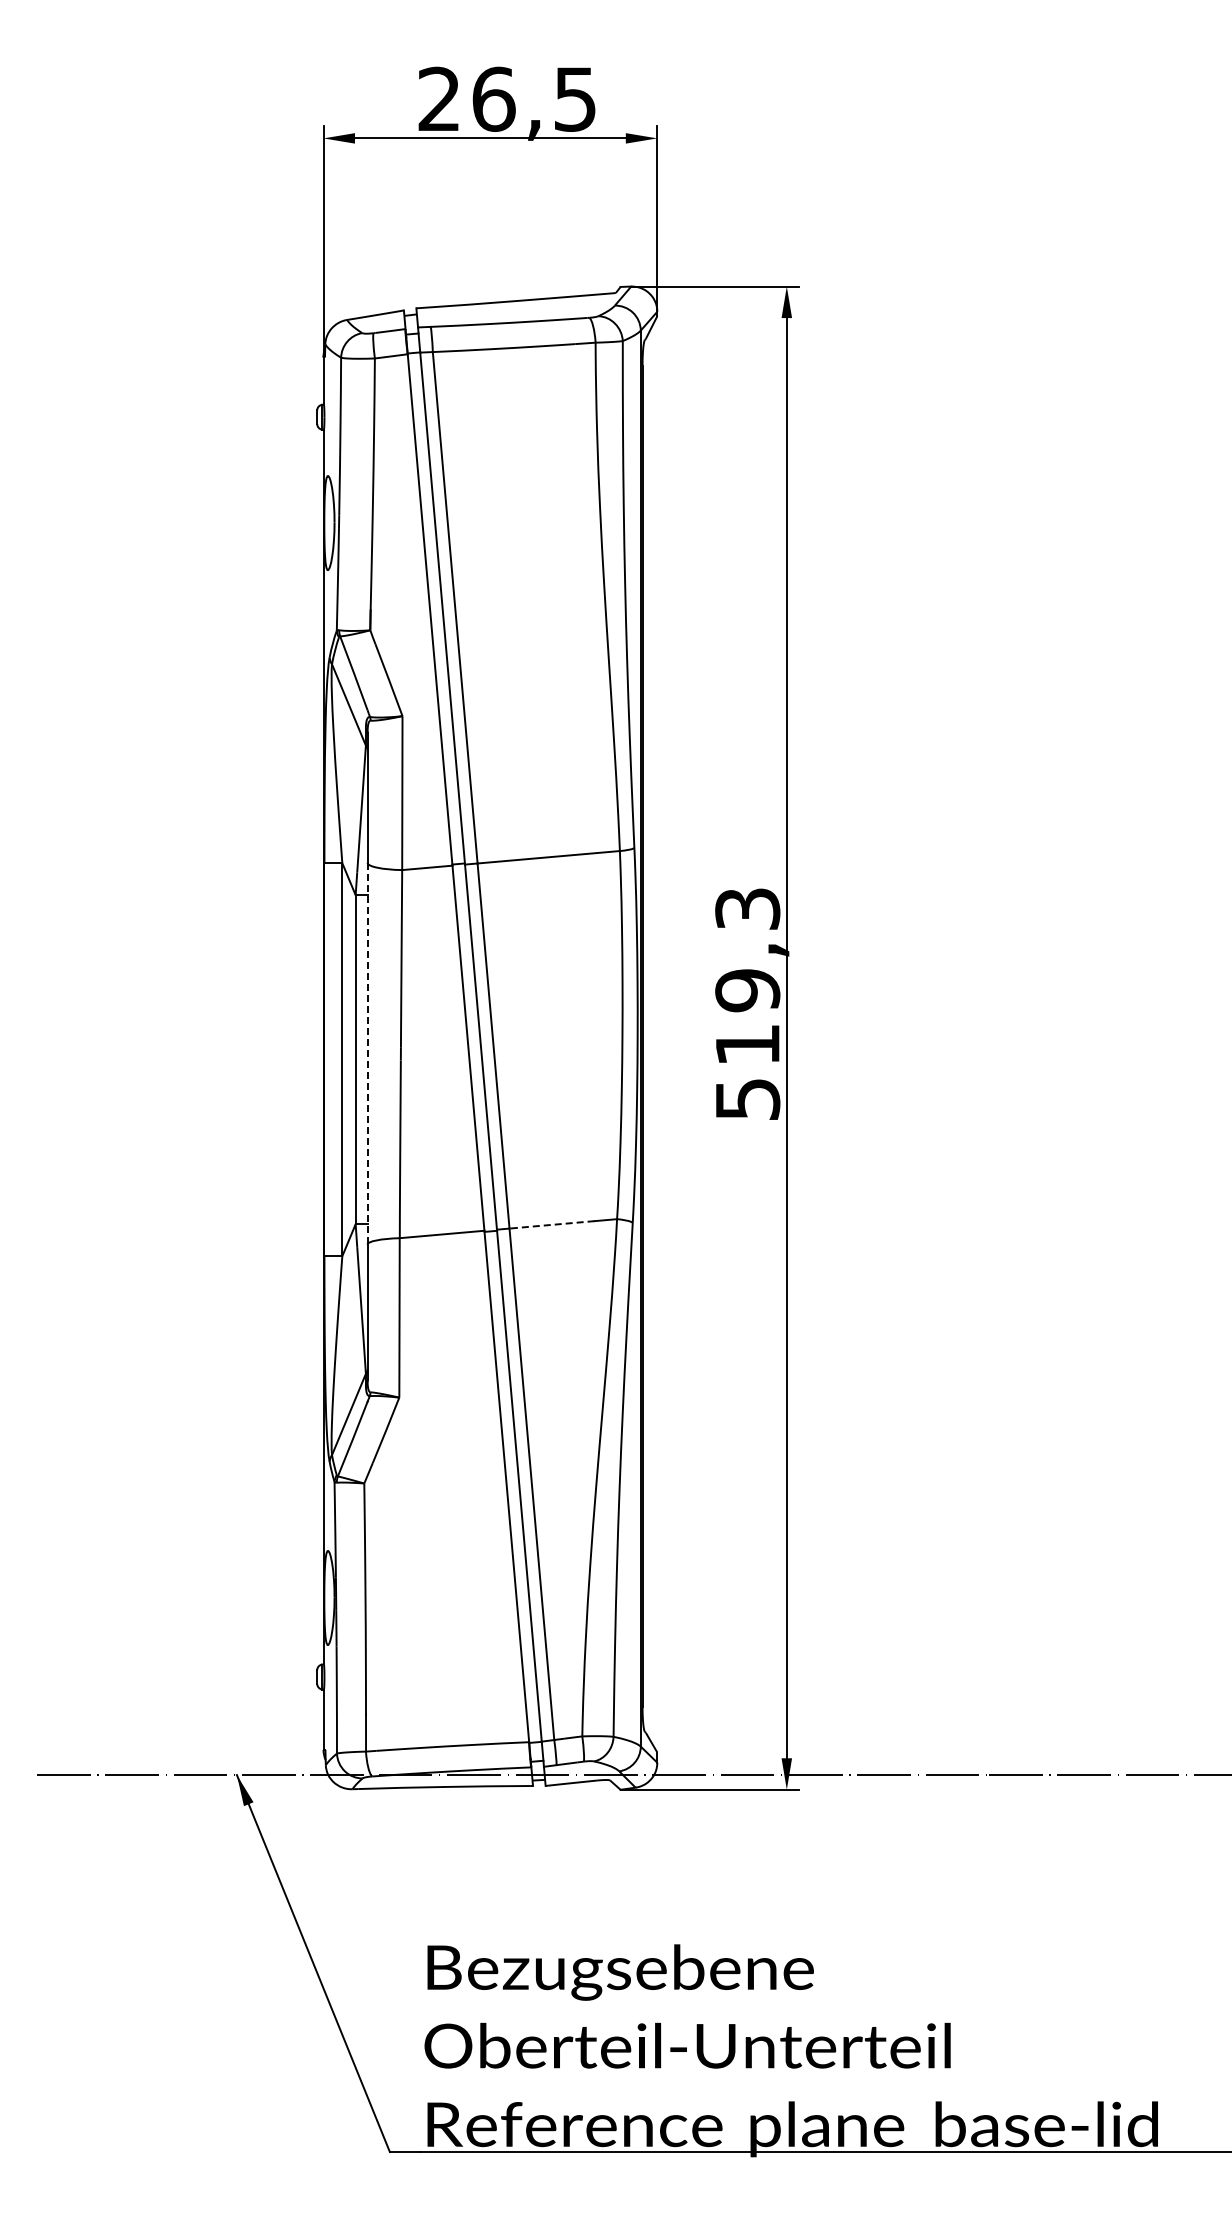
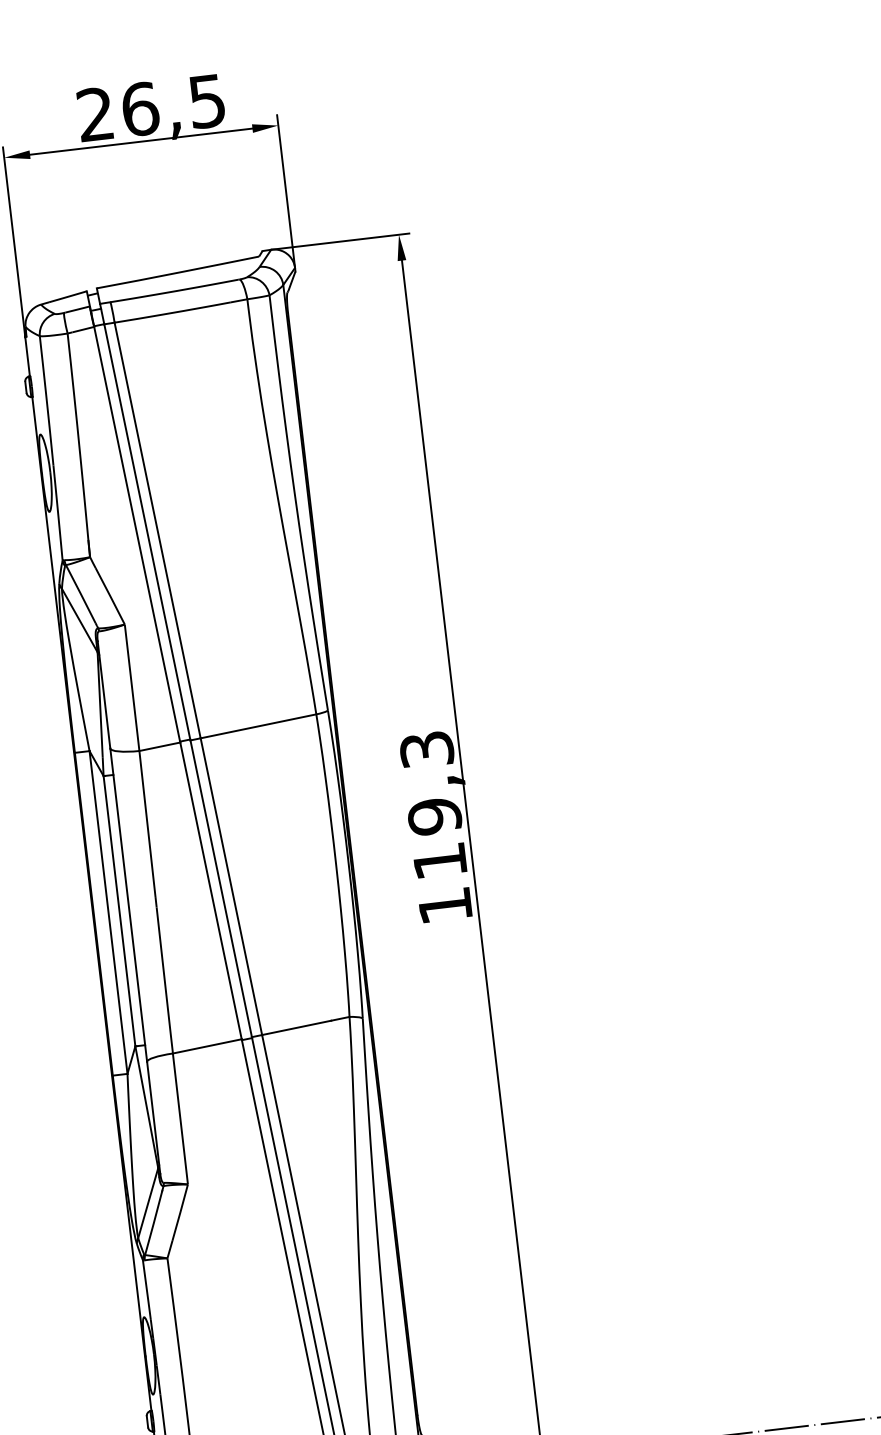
line: (367, 1053) -> (128, 904), dashed -> solid
text: (748, 1099) -> (445, 905), 519,3 -> 119,3
line: (552, 1224) -> (297, 1027), dashed -> solid

